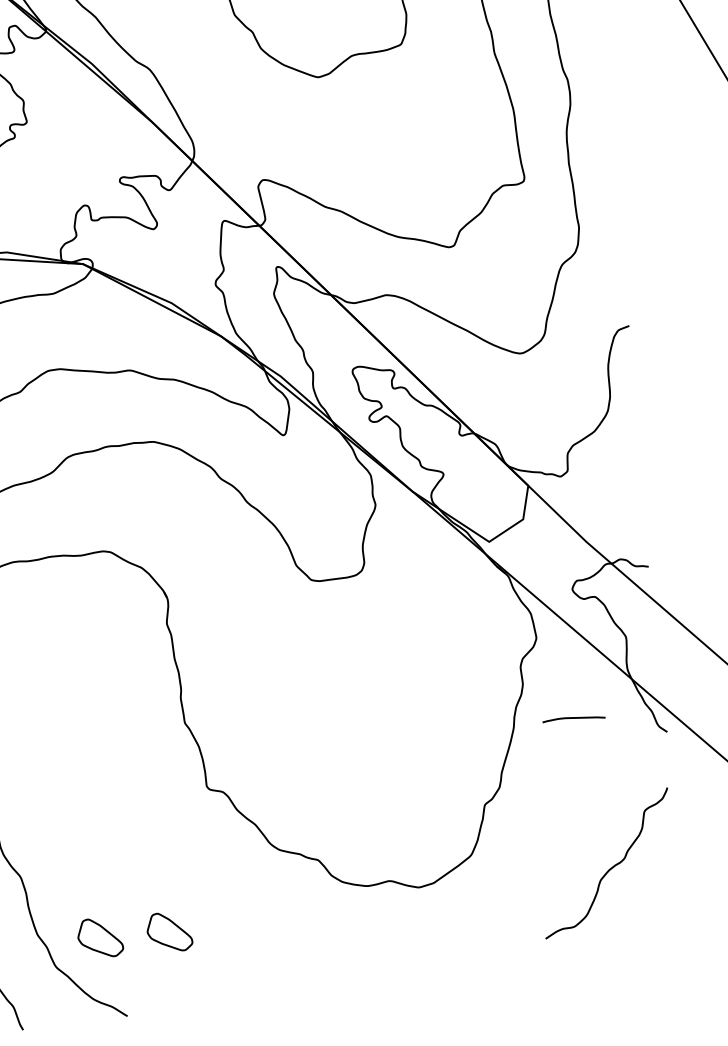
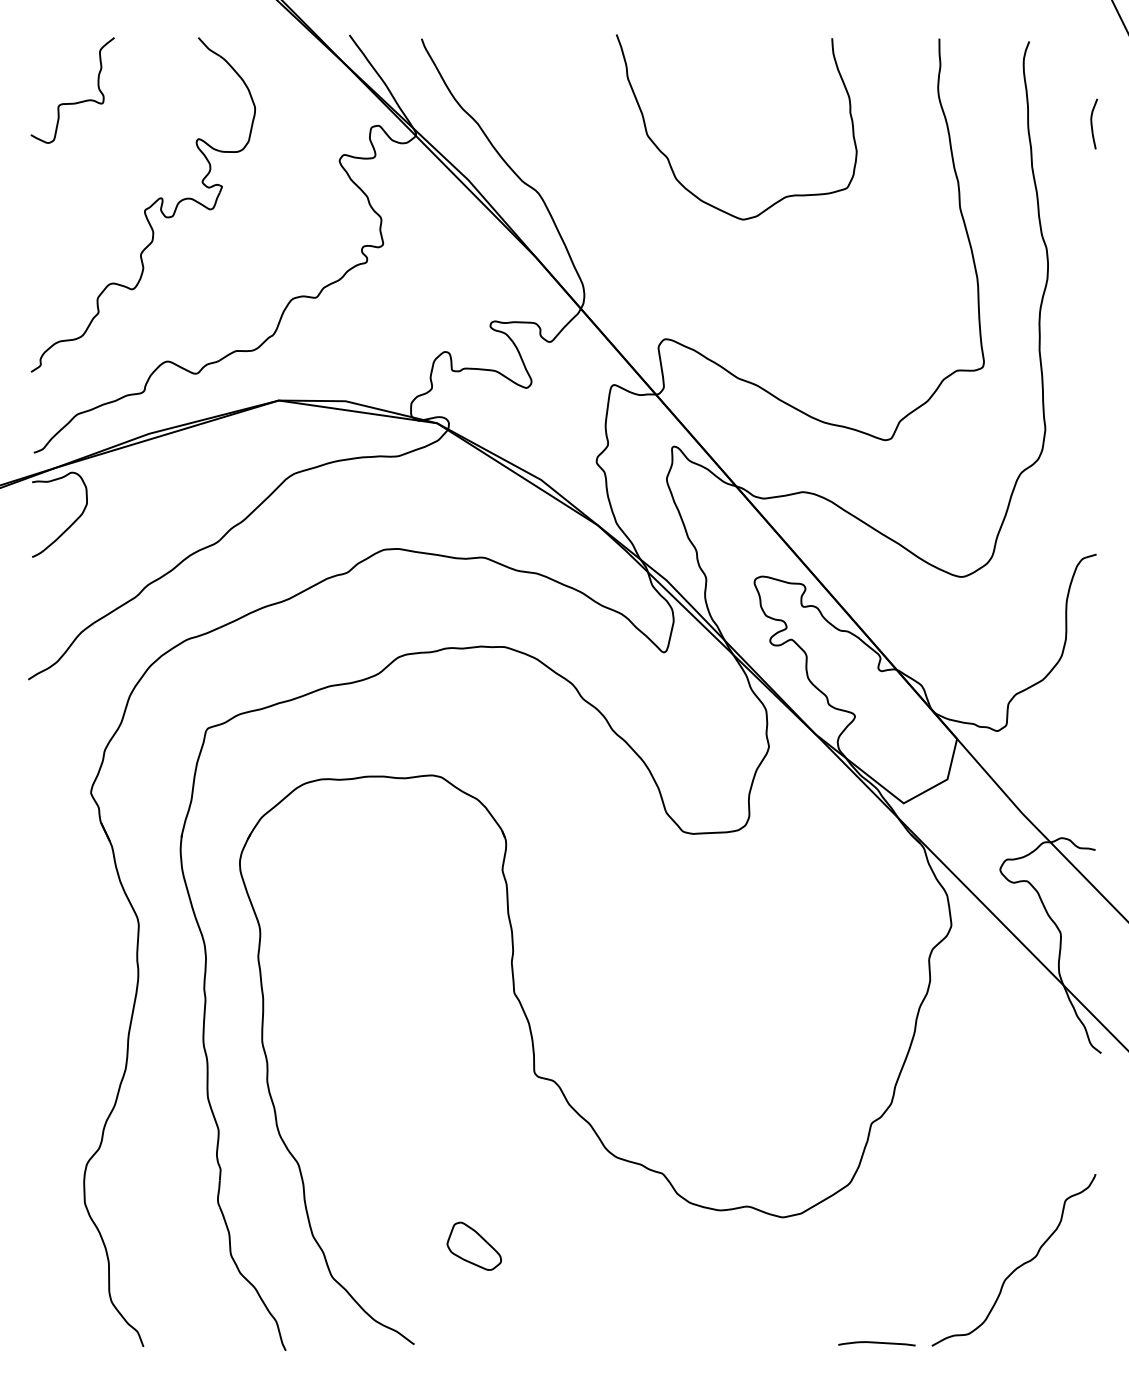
curve: (573, 718) -> (876, 1343), moved
curve: (609, 869) -> (1016, 1267), moved
part: (99, 937) -> (388, 1245), removed

